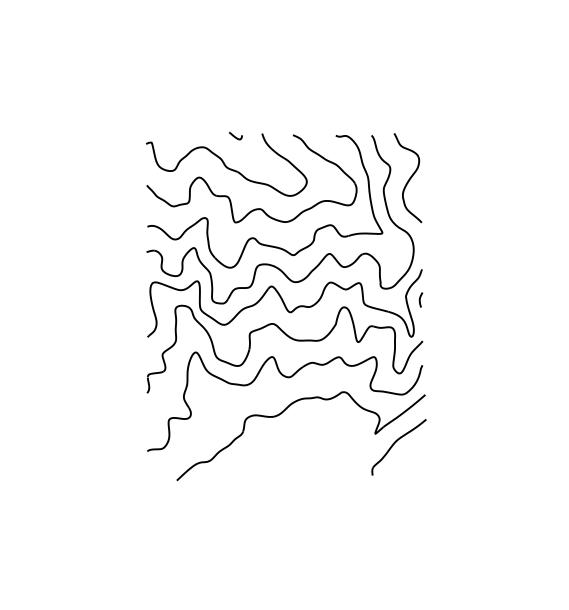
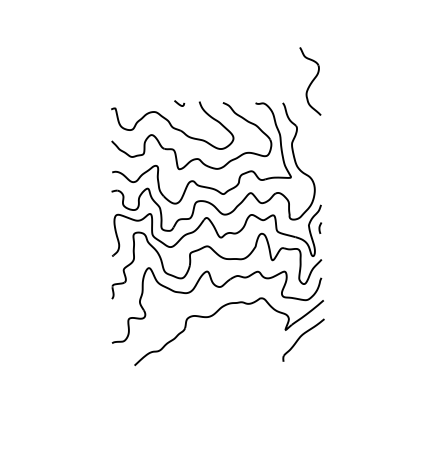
part: (408, 178) -> (310, 81), moved

